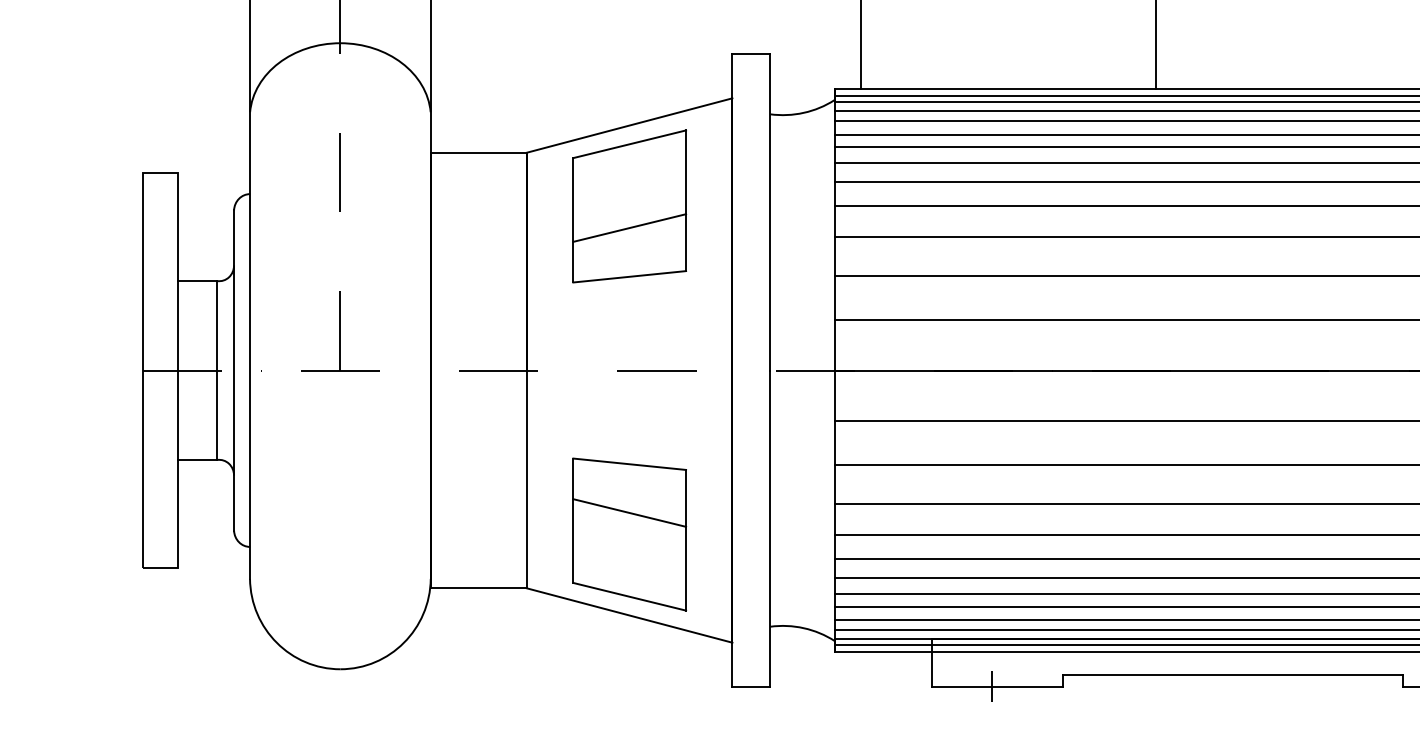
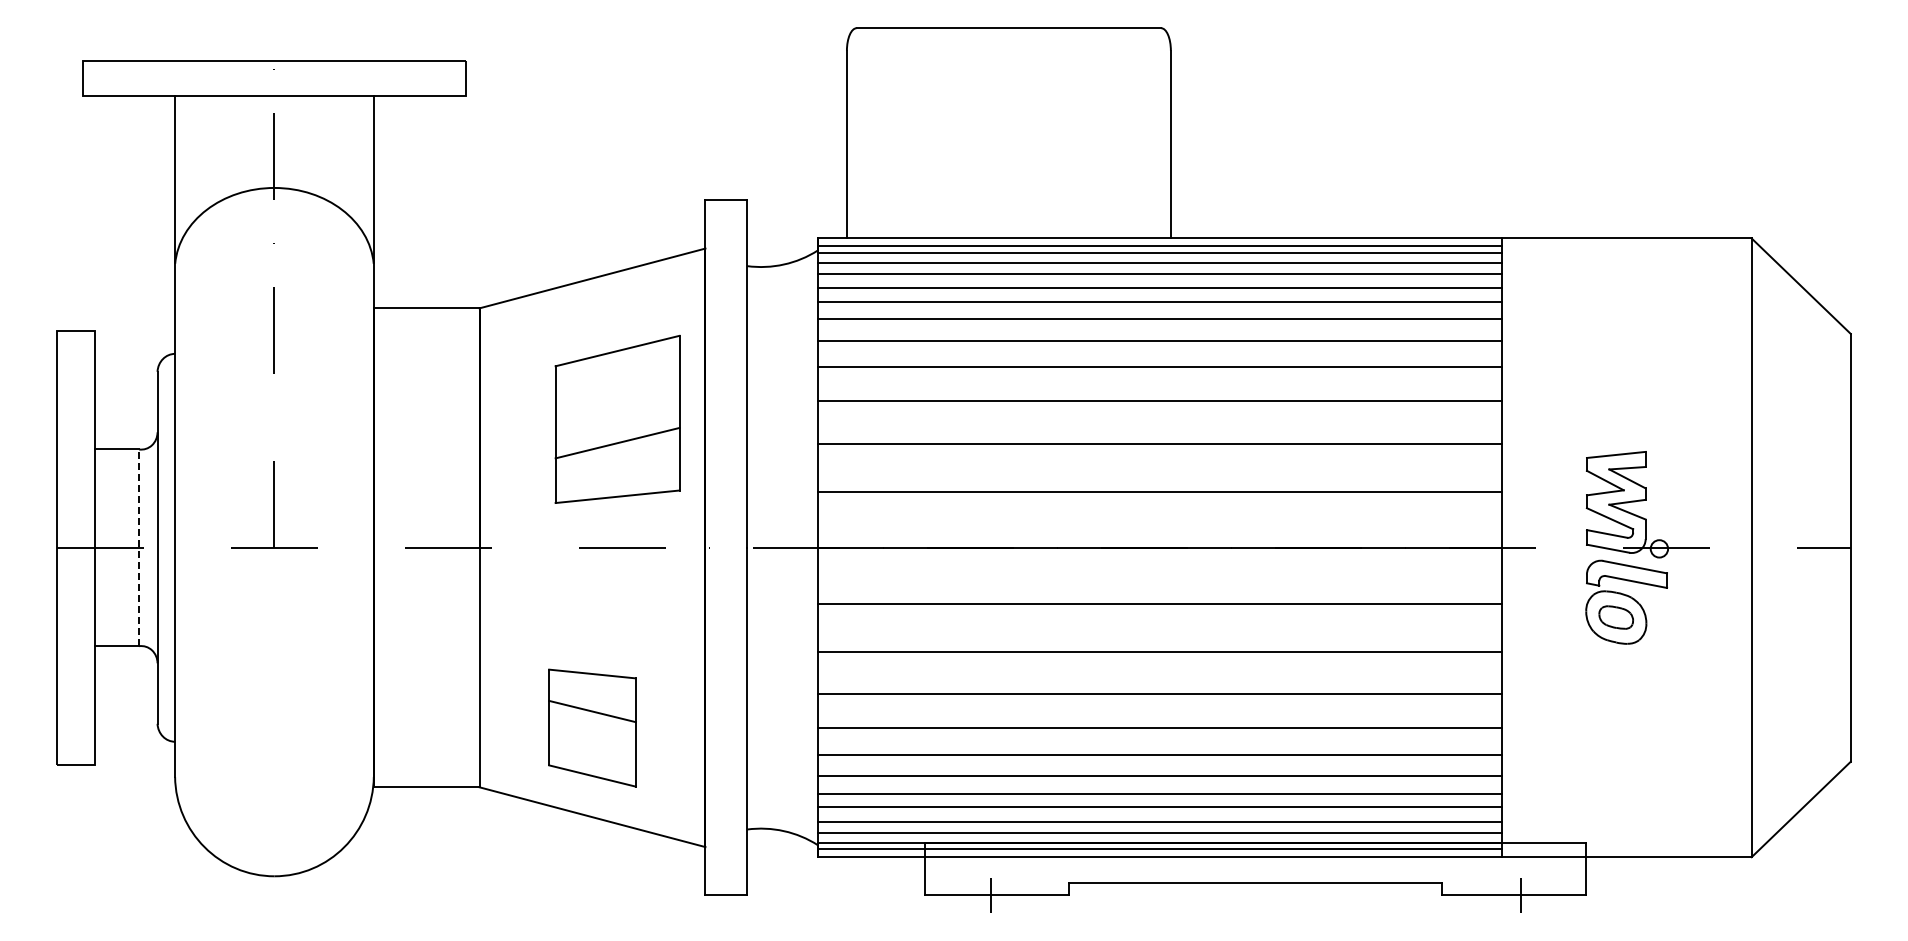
part: (629, 205) -> (617, 418), moved
line: (217, 370) -> (139, 547), solid -> dashed
part: (629, 533) -> (592, 727), size x0.7

